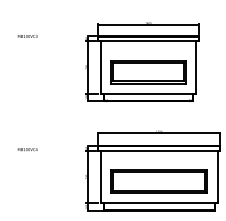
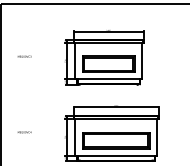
text: (27, 36) -> (24, 56), moved
text: (27, 149) -> (24, 132), moved

